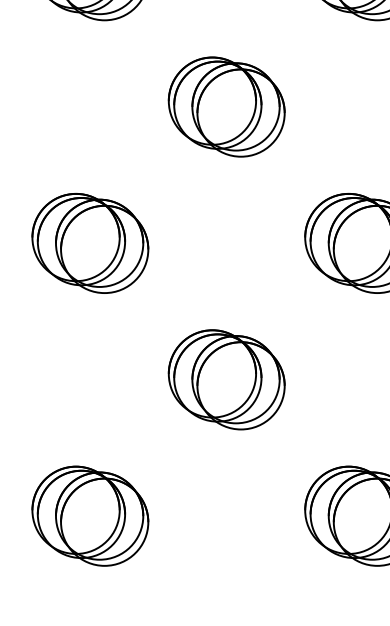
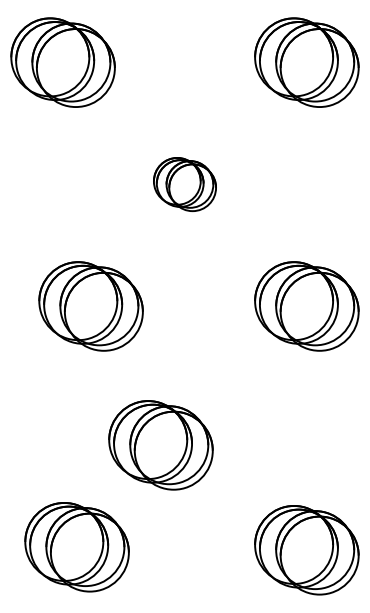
part: (226, 106) -> (184, 184), size x0.6
part: (89, 243) -> (90, 306), moved
part: (226, 380) -> (160, 445), moved
part: (89, 516) -> (76, 547), moved

